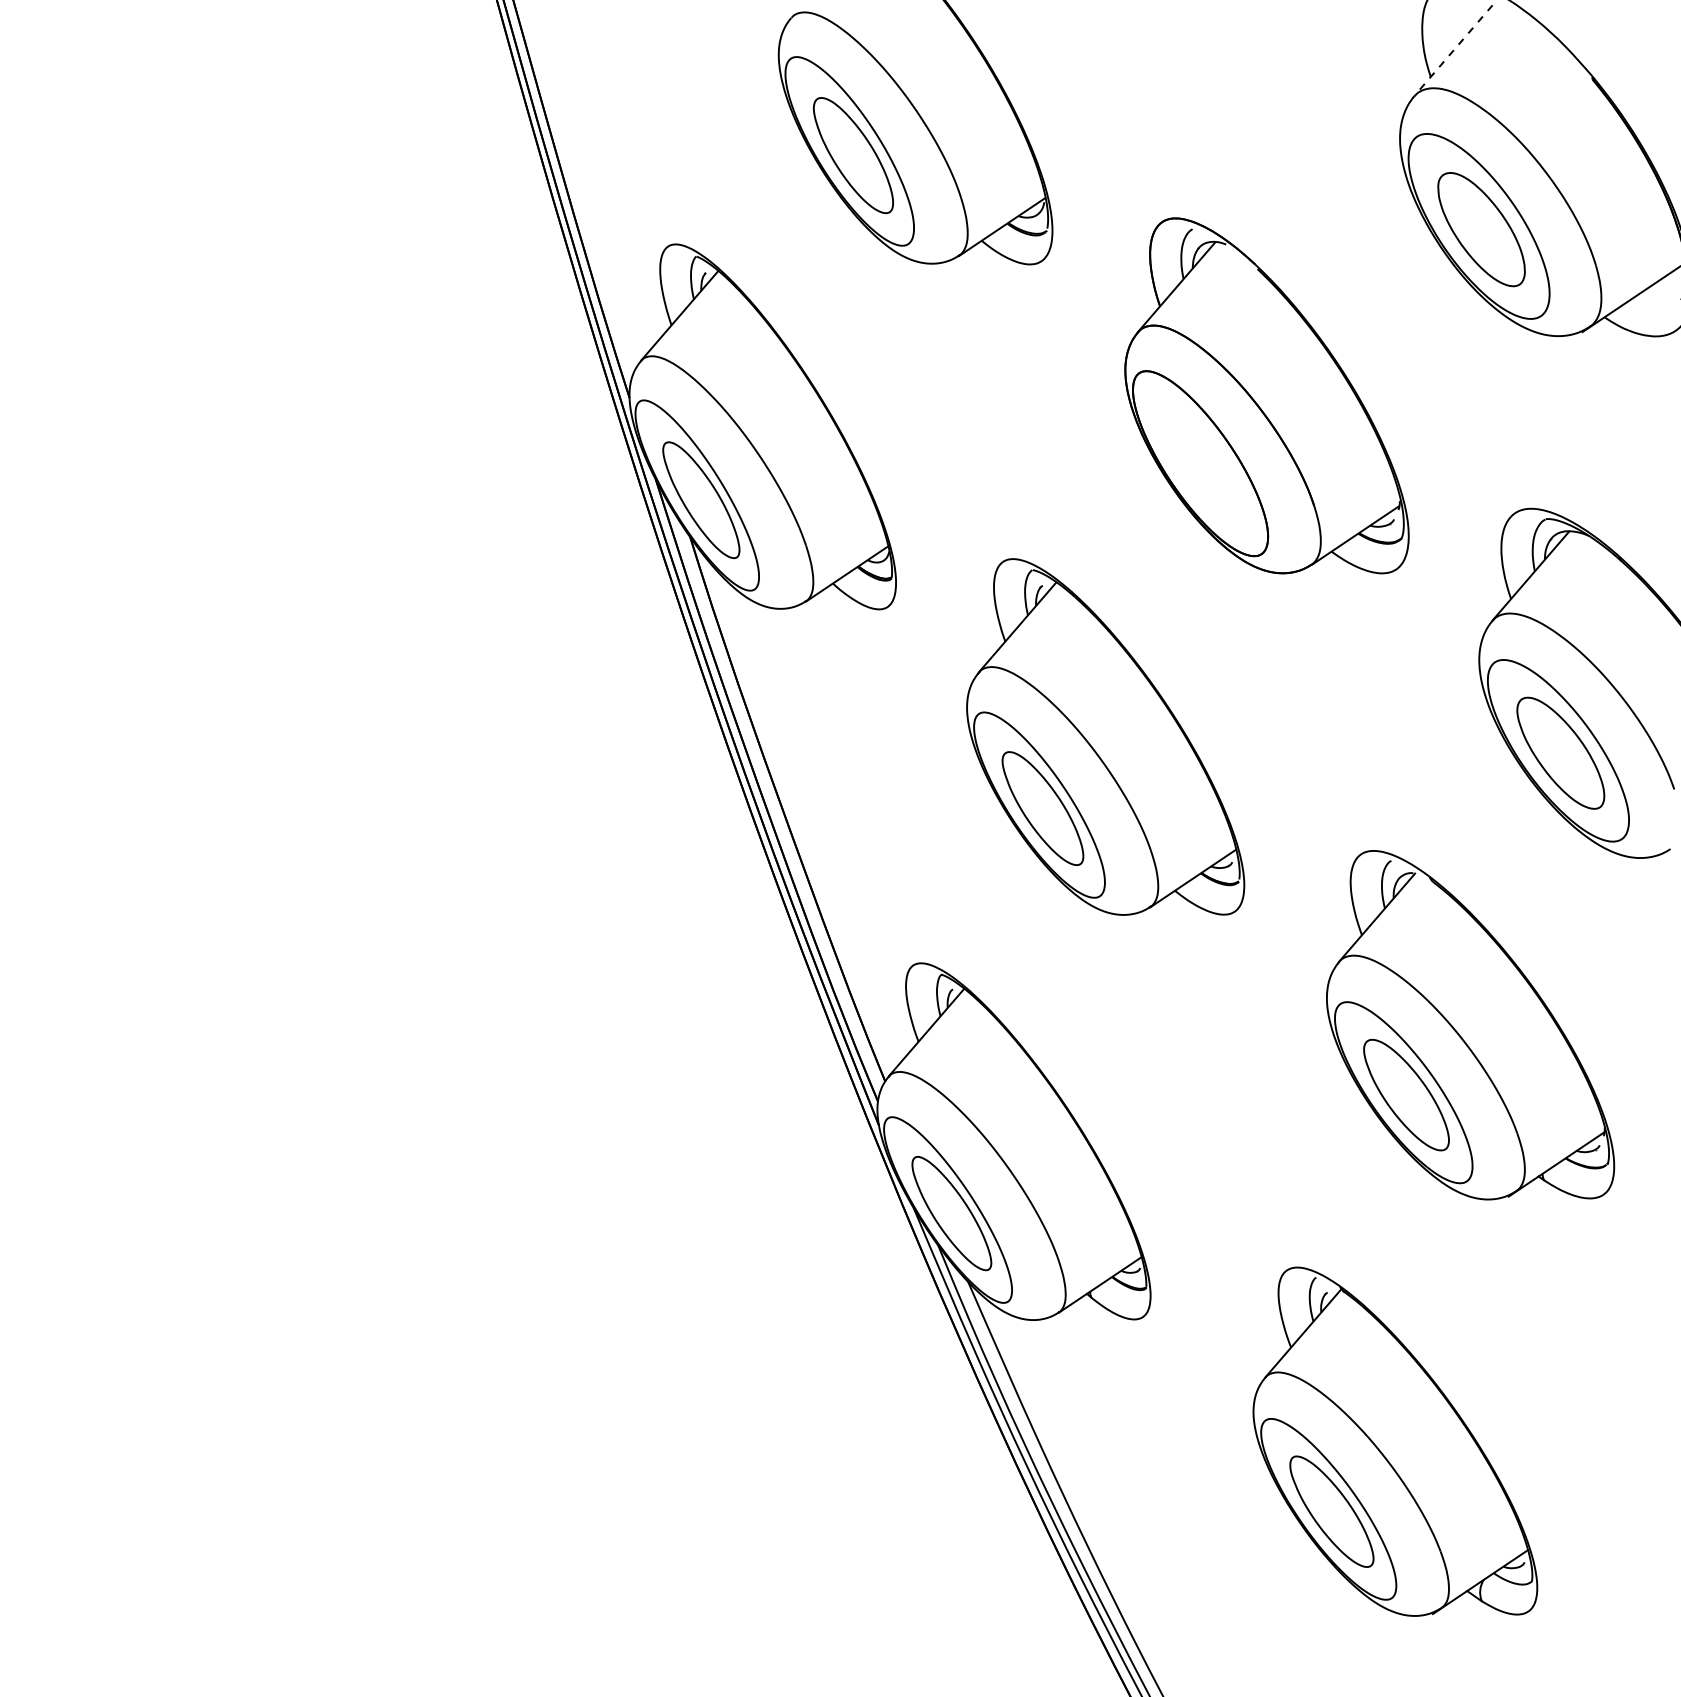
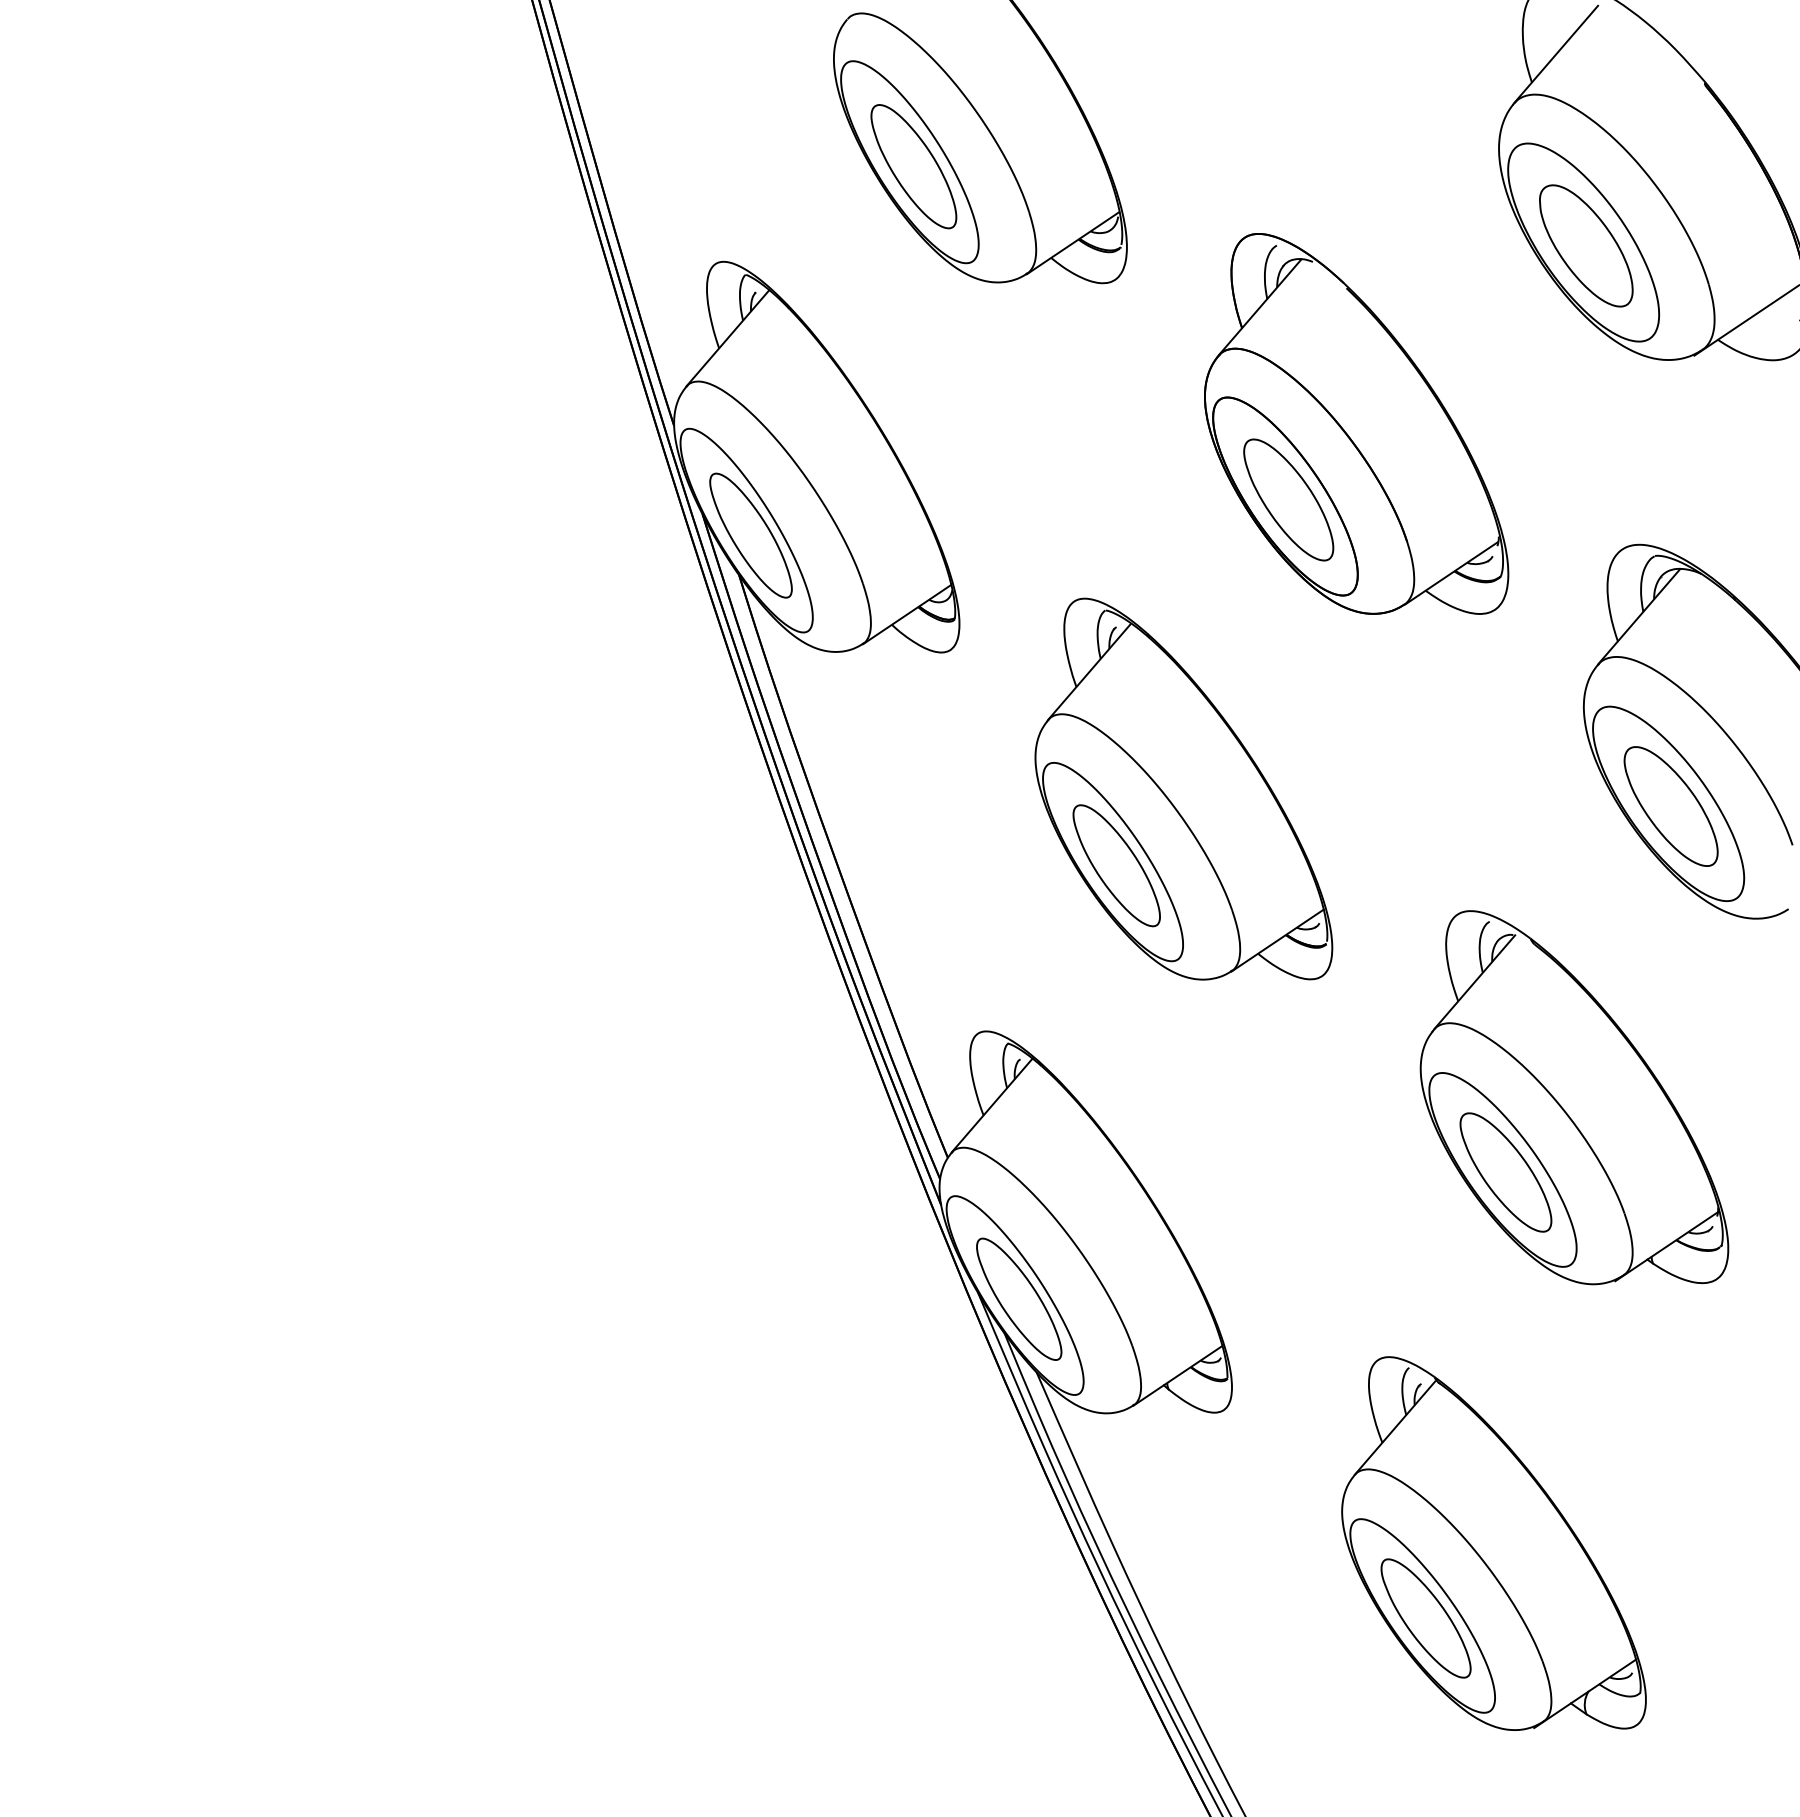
line: (1453, 50) -> (1556, 54), dashed -> solid
part: (1203, 466) -> (1288, 499), added

